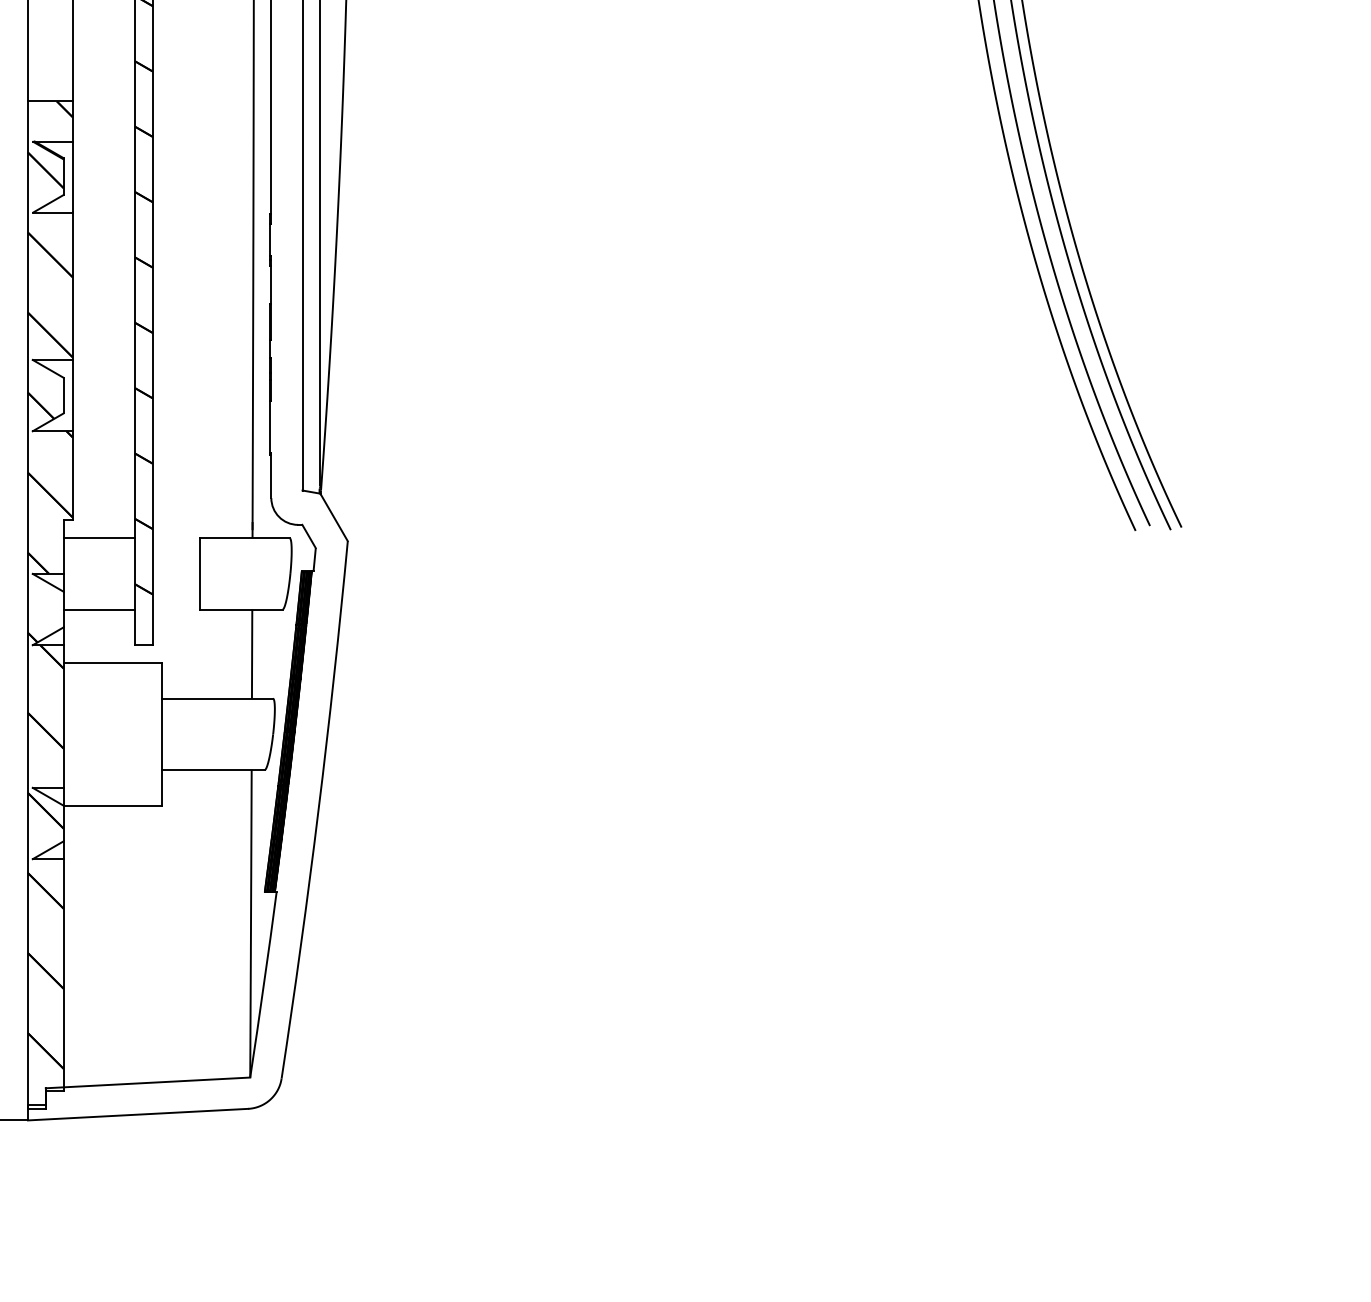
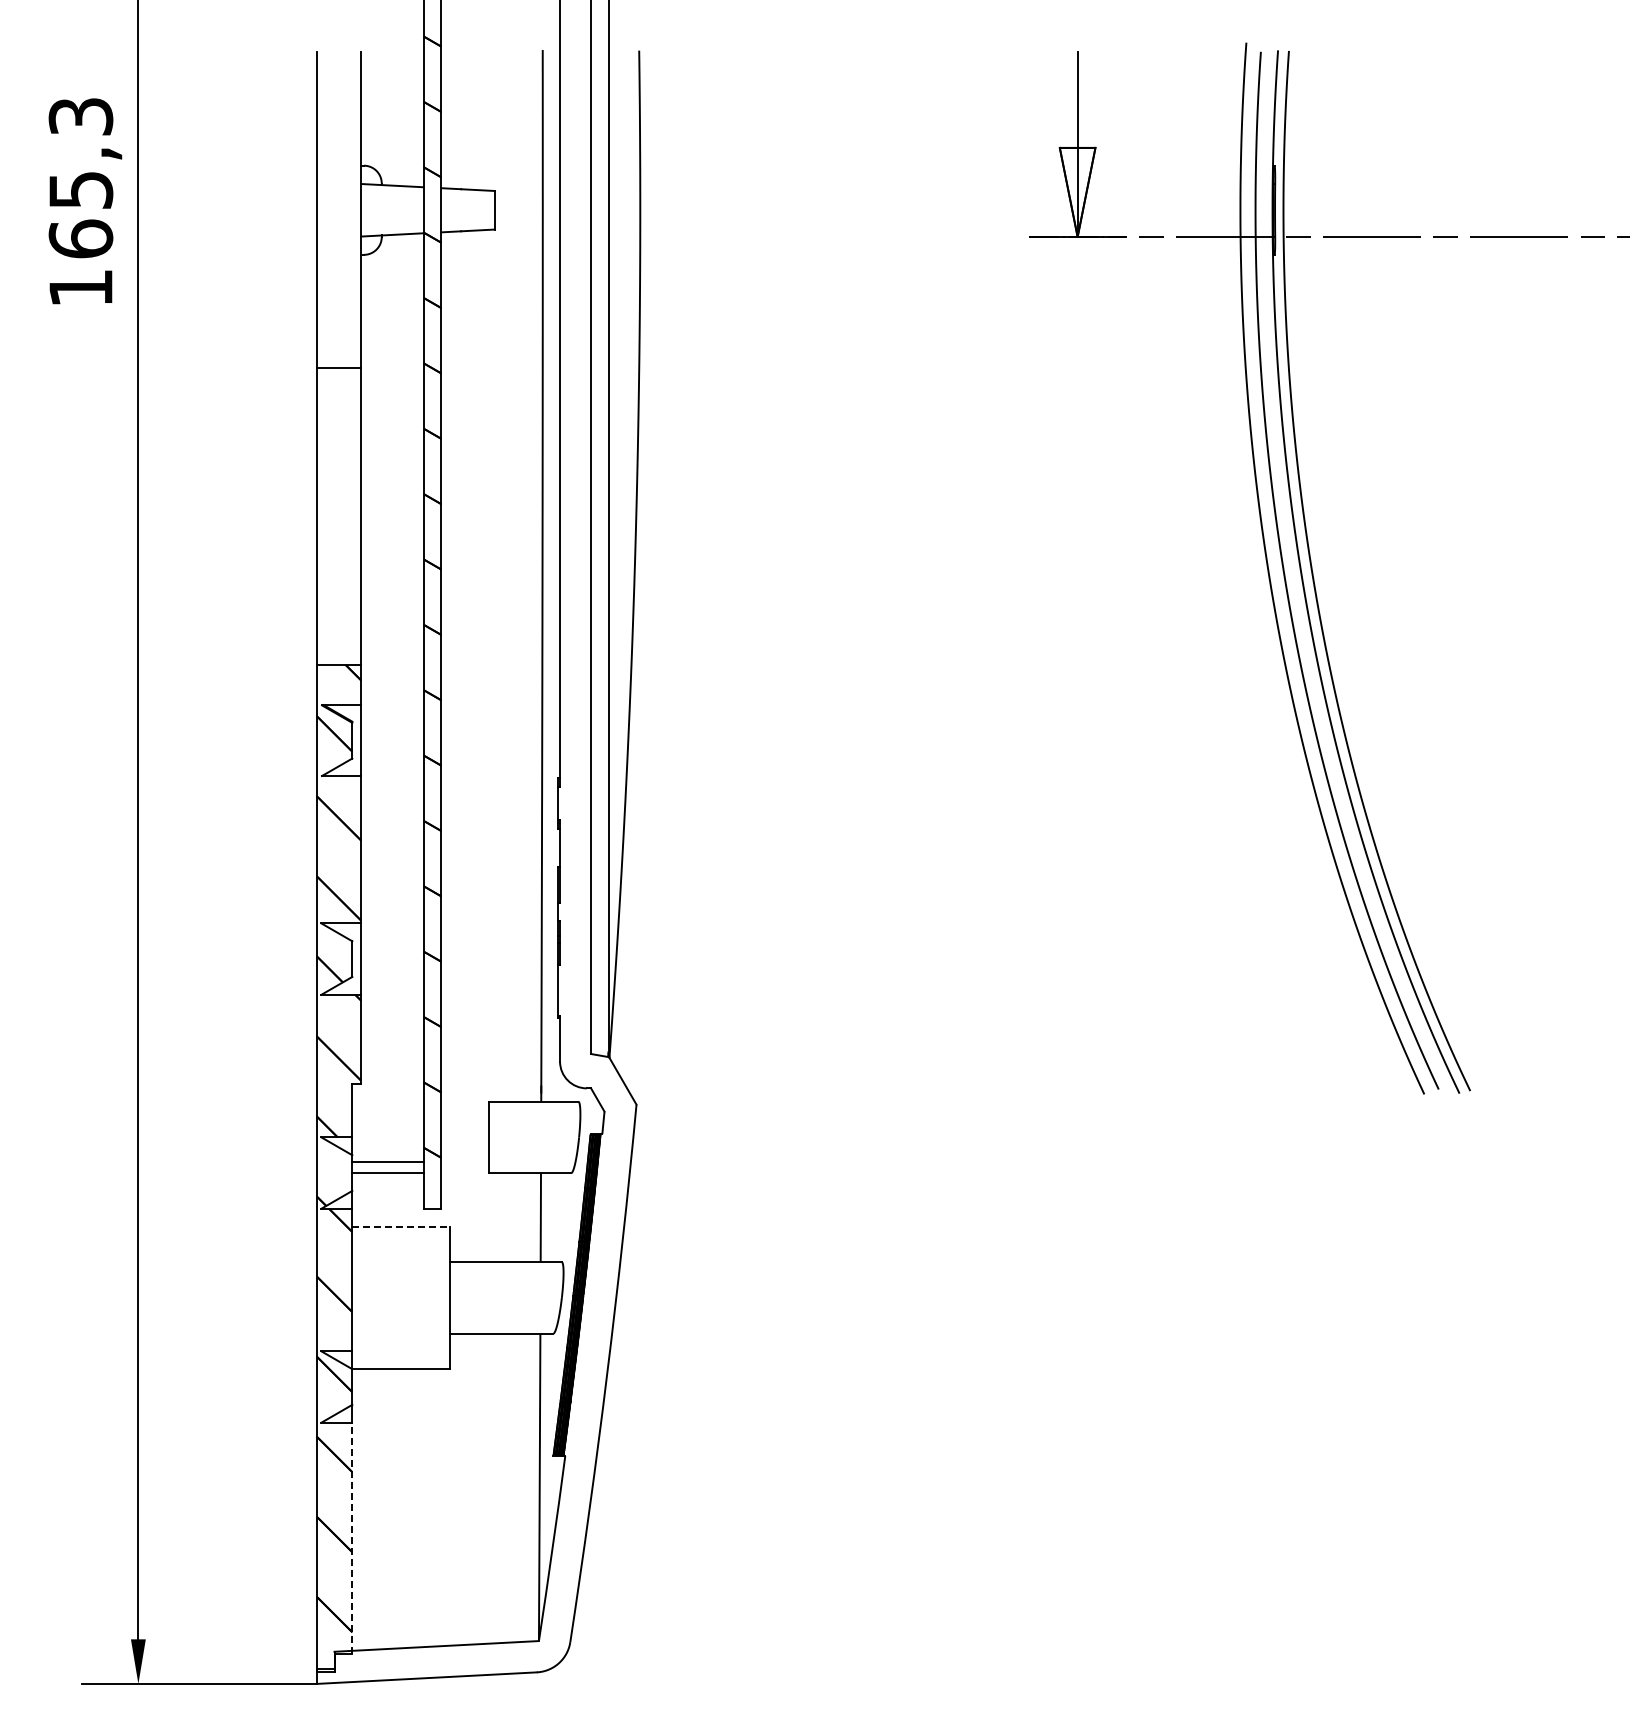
line: (98, 538) -> (387, 1161), moved
line: (112, 663) -> (401, 1226), solid -> dashed
line: (63, 975) -> (352, 1538), solid -> dashed

